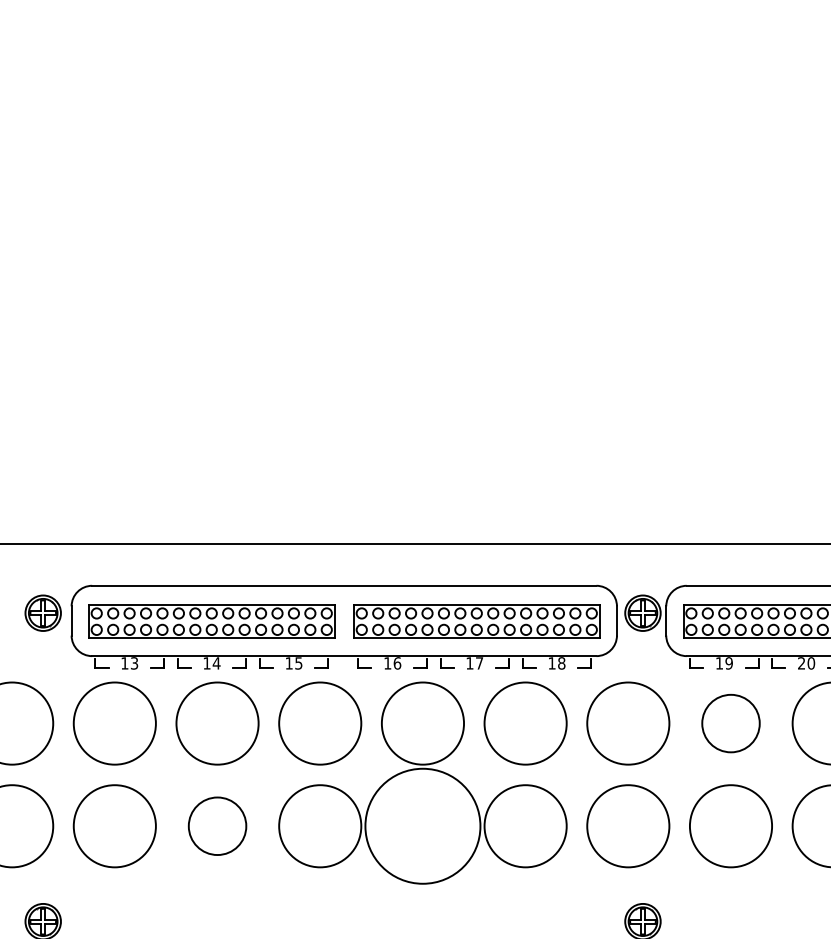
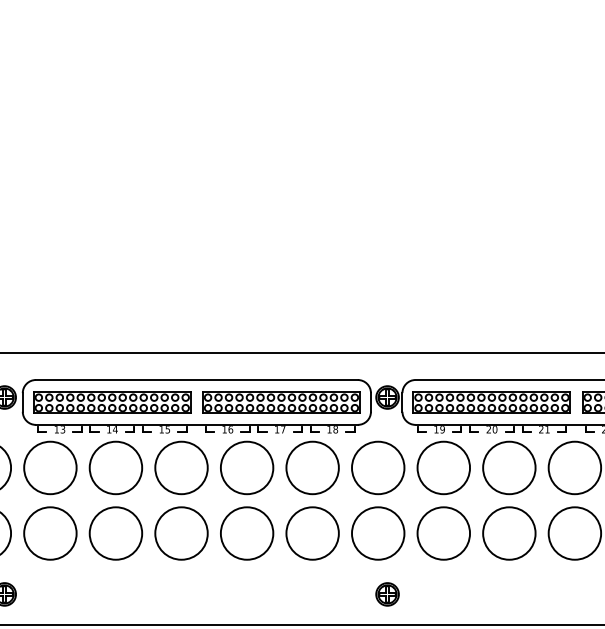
circle: (730, 722) -> (443, 467), size x1.43
circle: (216, 826) -> (115, 533), size x1.43
circle: (422, 826) -> (246, 533), size x0.71

